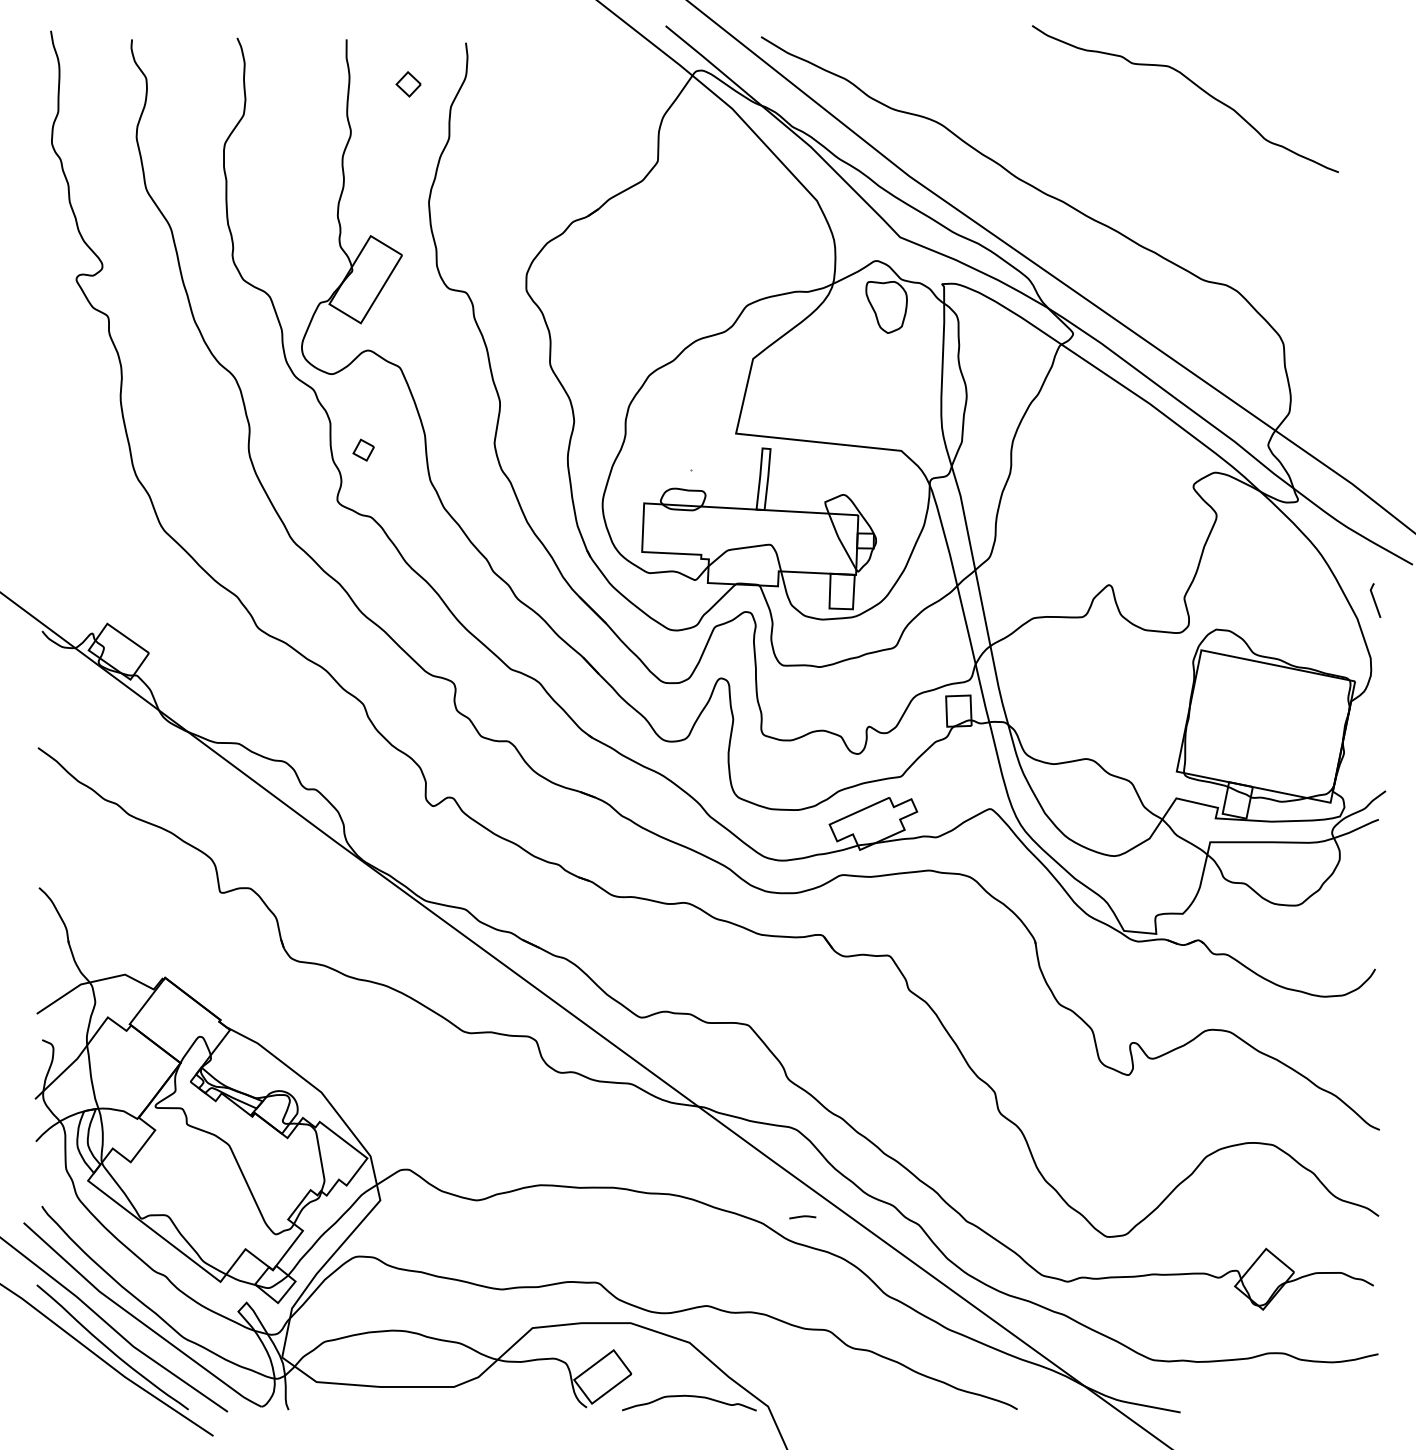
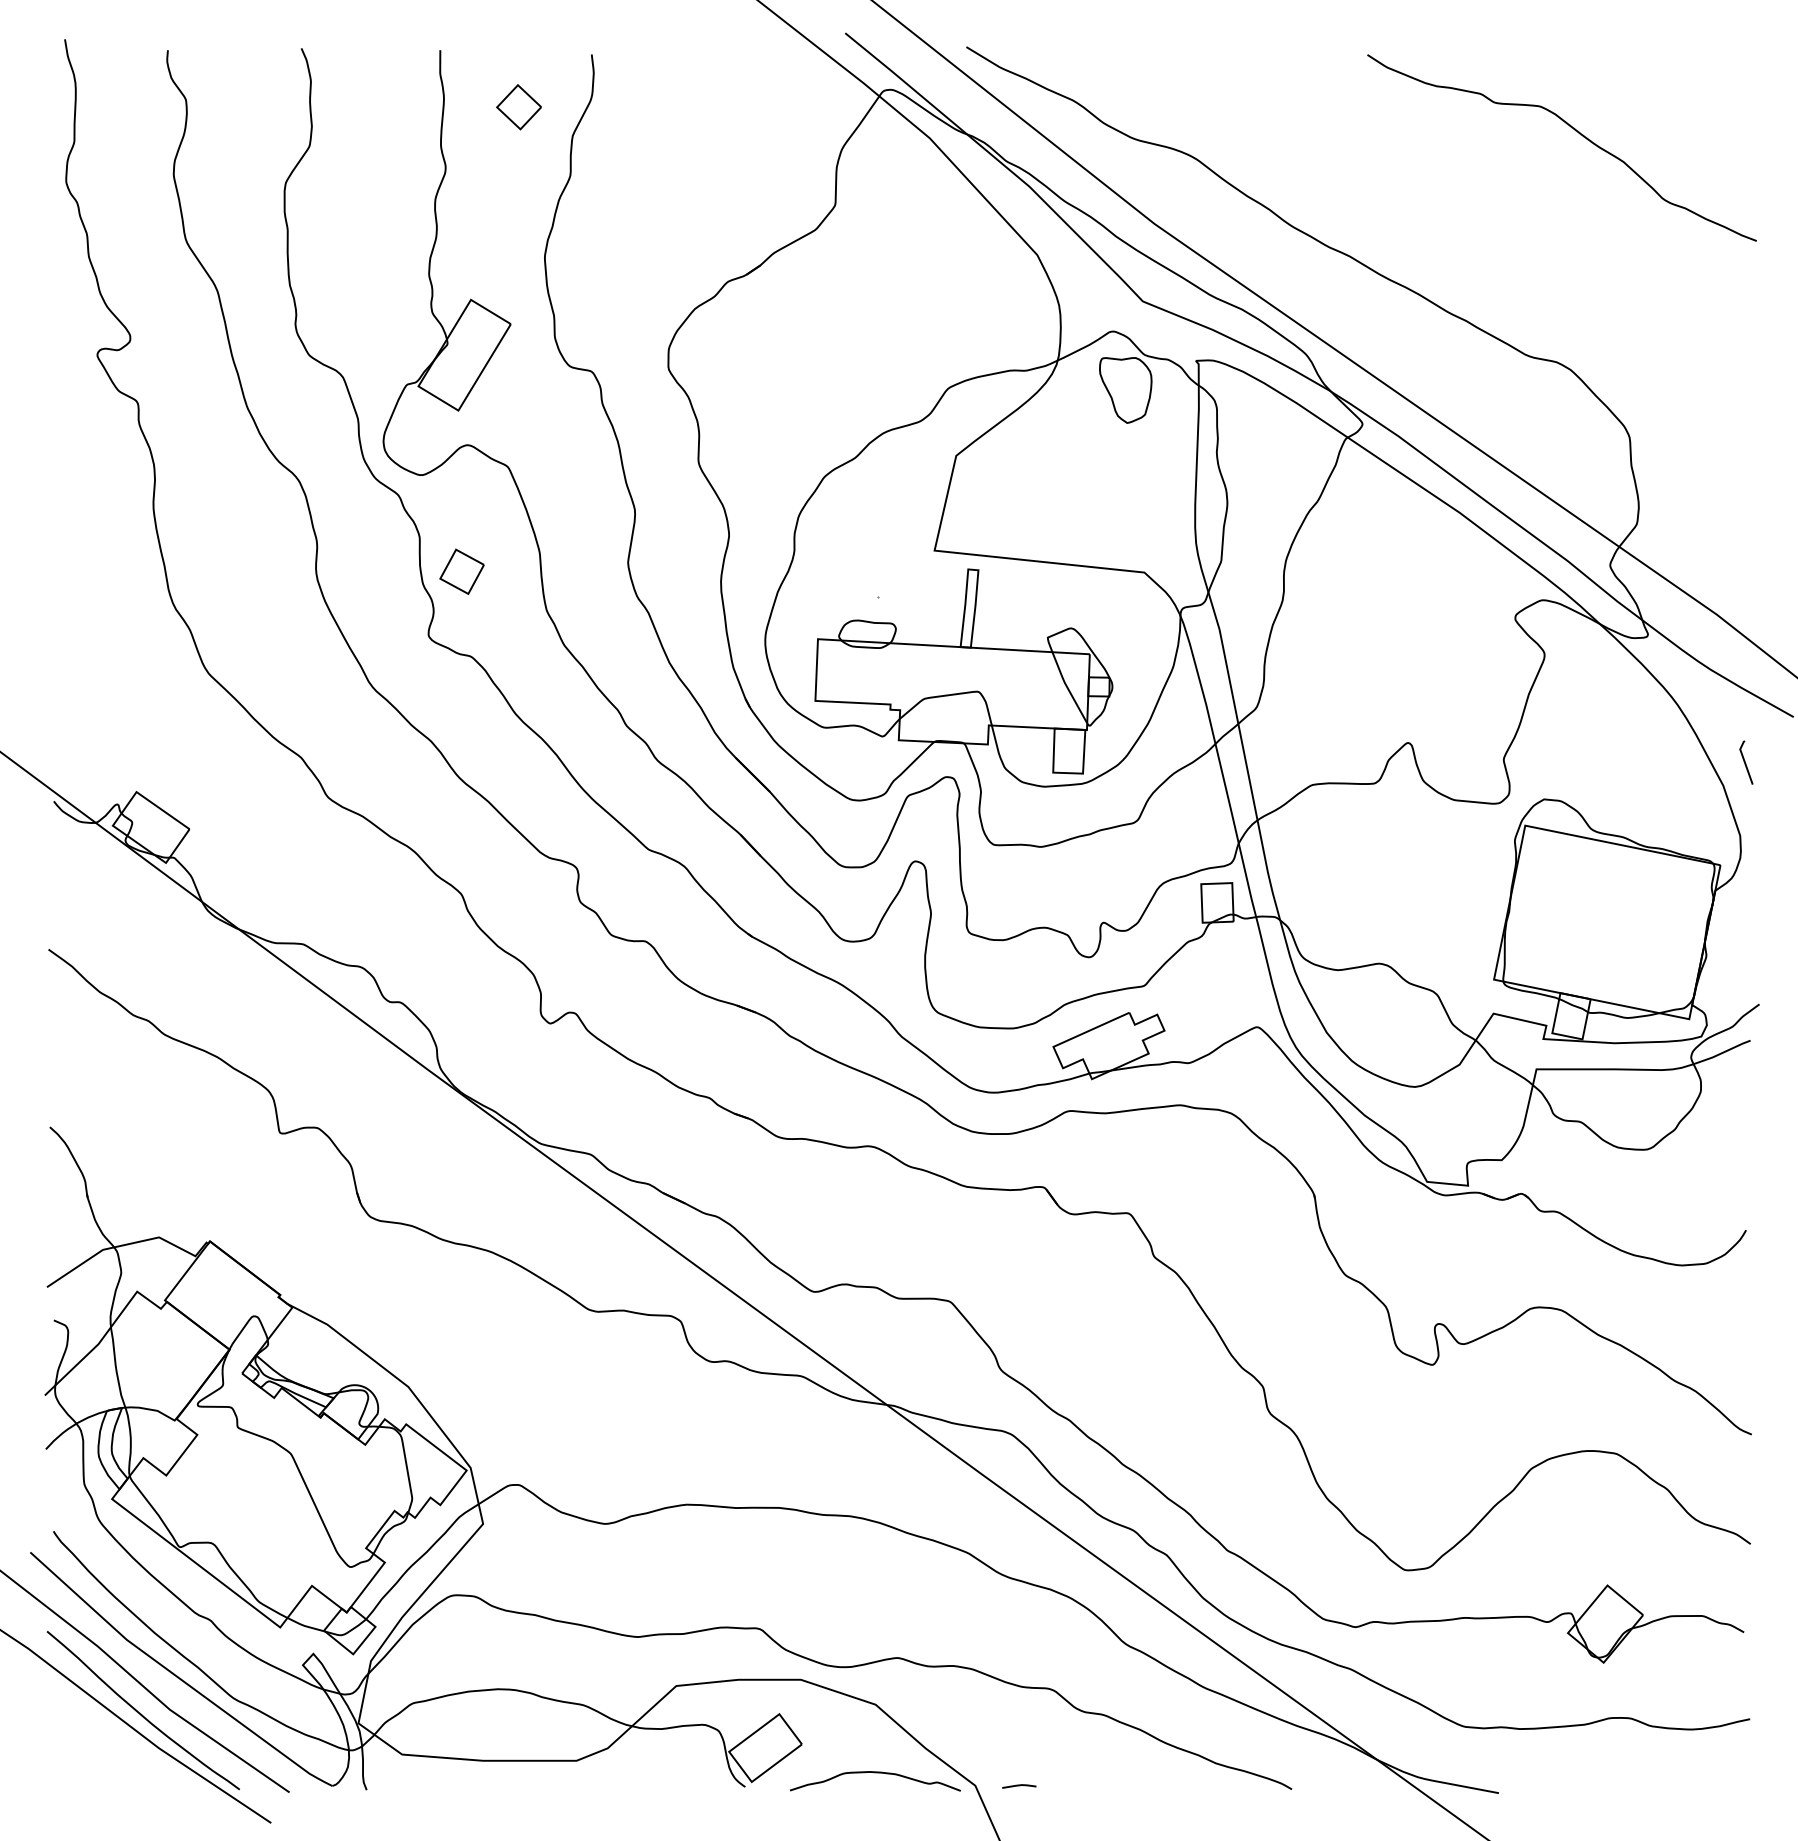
part: (408, 84) -> (518, 107), size x1.43
curve: (1196, 86) -> (1575, 131), moved
part: (363, 450) -> (461, 571), size x1.67
line: (802, 1217) -> (1019, 1786), moved

